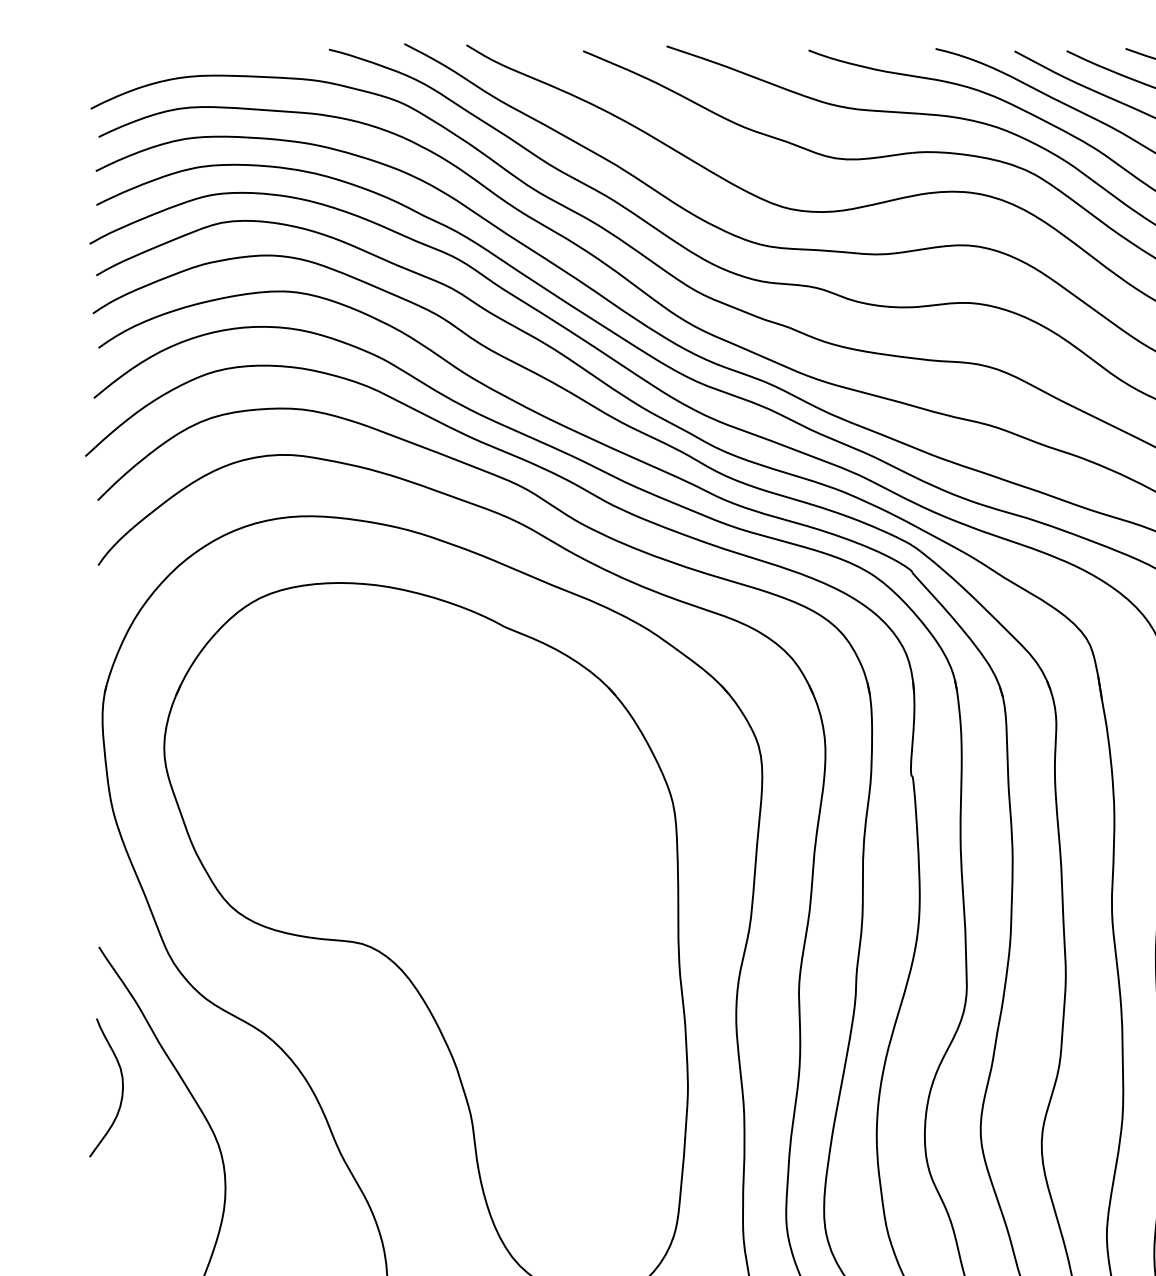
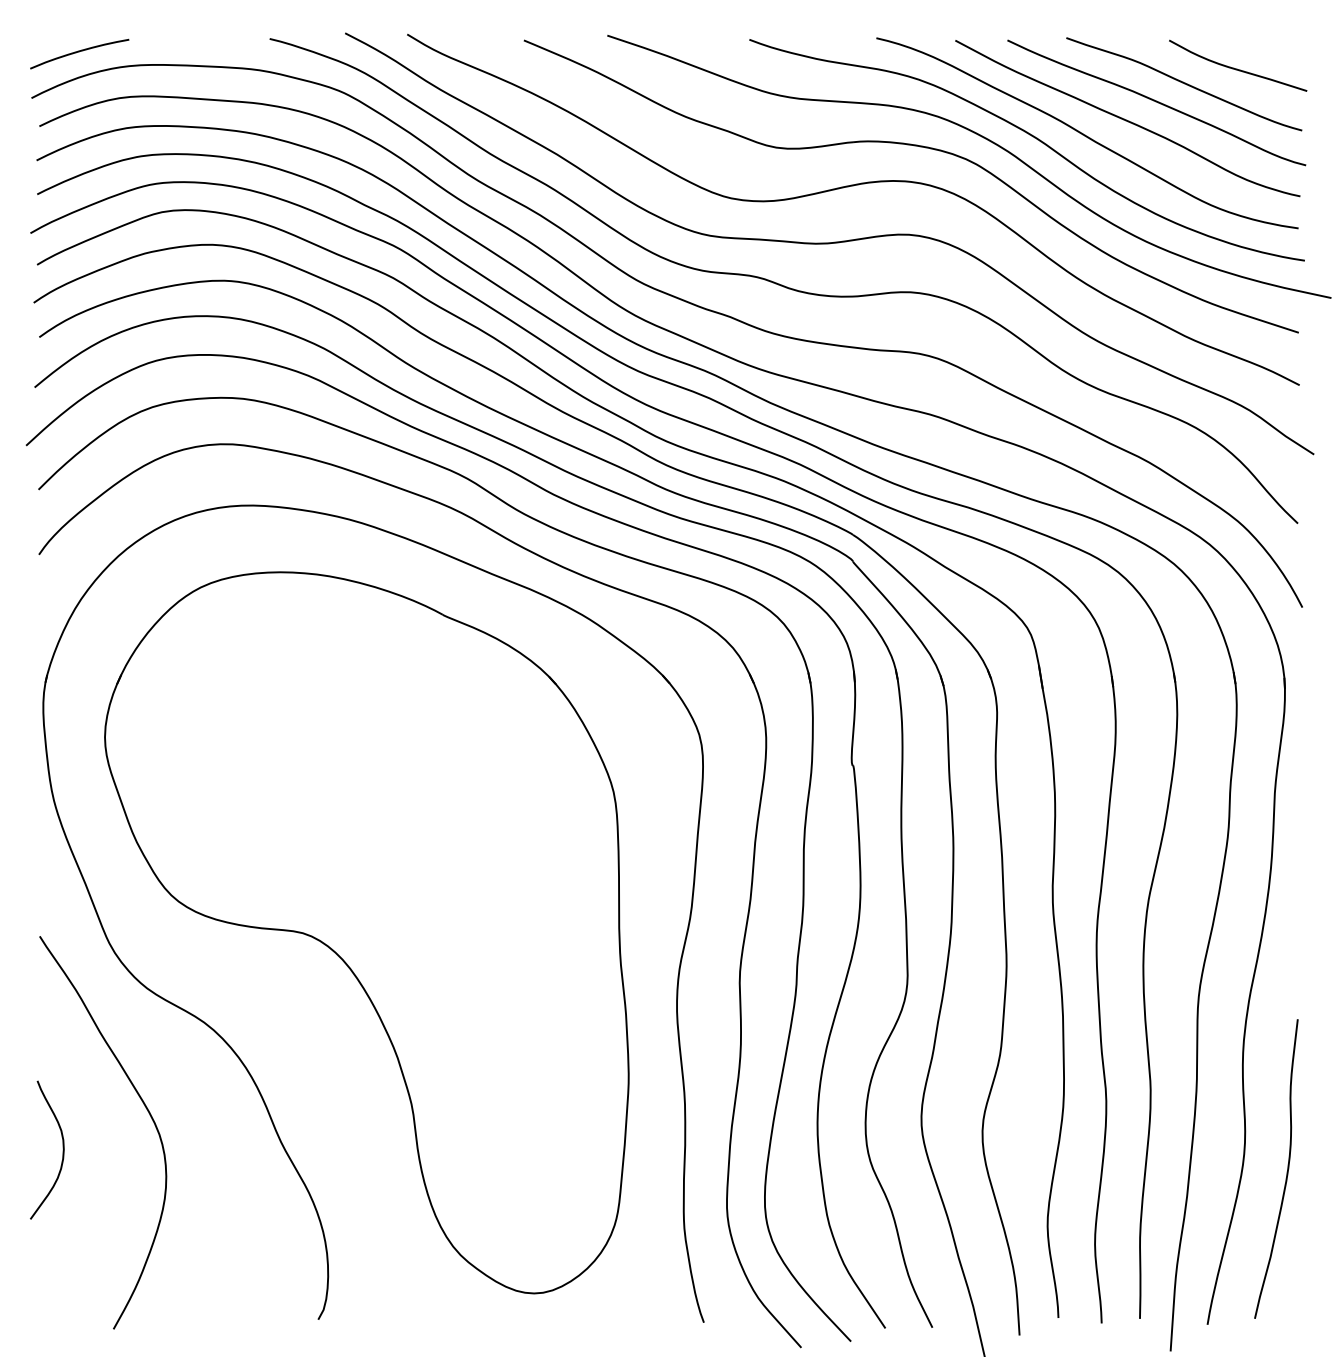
curve: (138, 63) -> (79, 52), added
curve: (121, 1086) -> (62, 1148), moved

